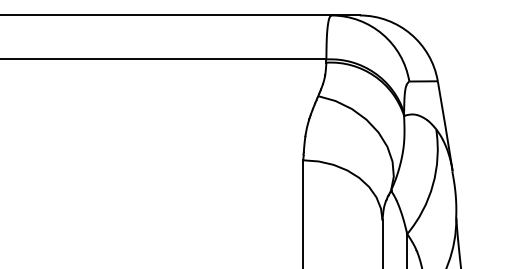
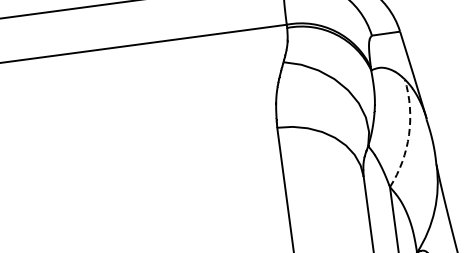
arc: (433, 184) -> (409, 134), solid -> dashed

